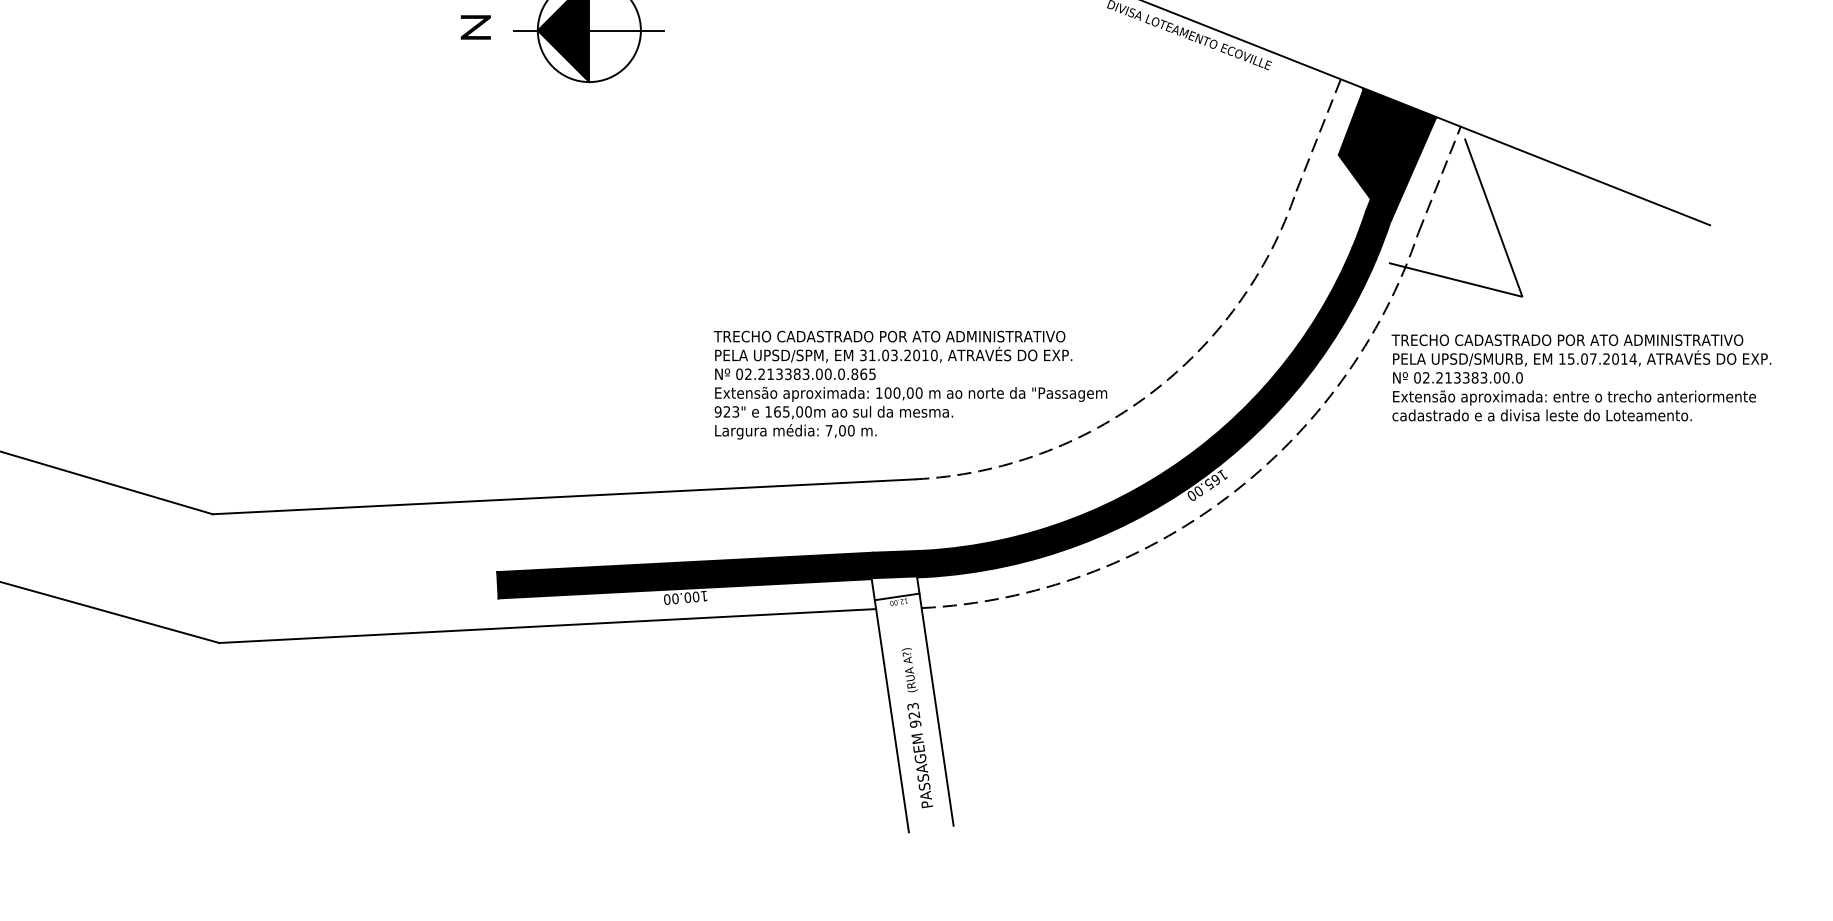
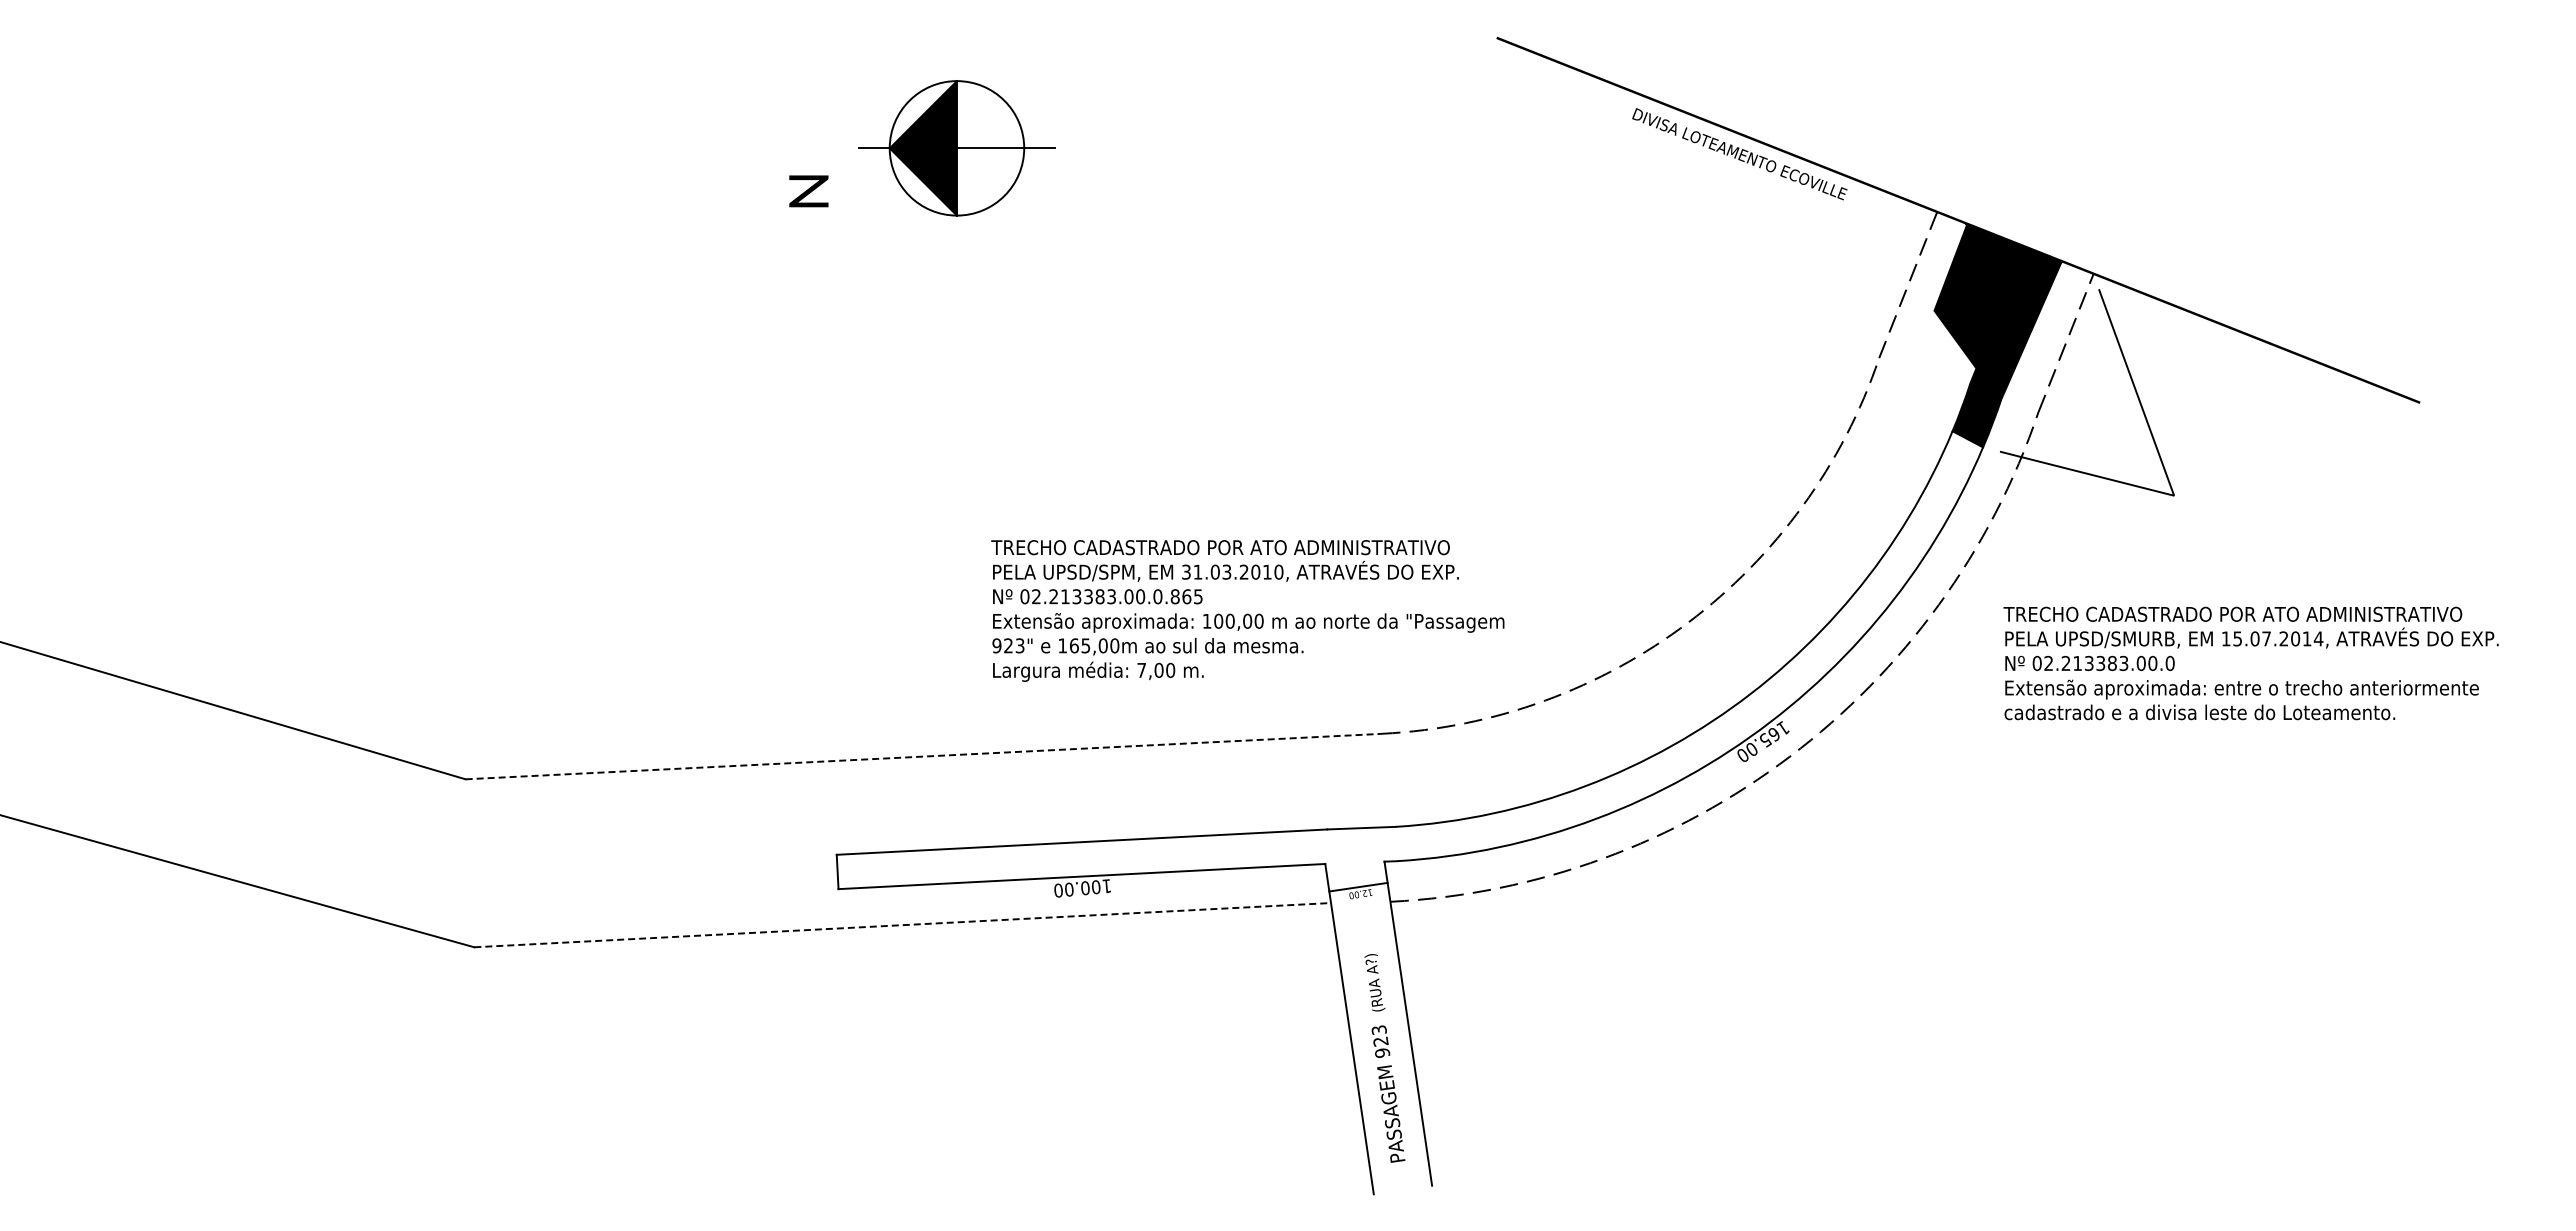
text: (475, 27) -> (808, 191), moved
text: (1580, 377) -> (2250, 663), moved
text: (910, 384) -> (1247, 610), moved
fill: (936, 420) -> (1409, 657), removed
line: (563, 496) -> (923, 756), solid -> dashed
line: (547, 626) -> (902, 925), solid -> dashed

